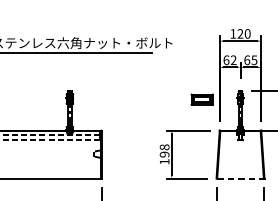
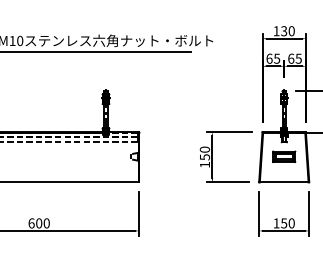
text: (240, 34) -> (284, 31), 120 -> 130
text: (234, 60) -> (277, 58), 62 -> 65
part: (202, 99) -> (284, 156), moved
text: (164, 150) -> (204, 153), 198 -> 150
line: (240, 178) -> (284, 182), dashed -> solid

